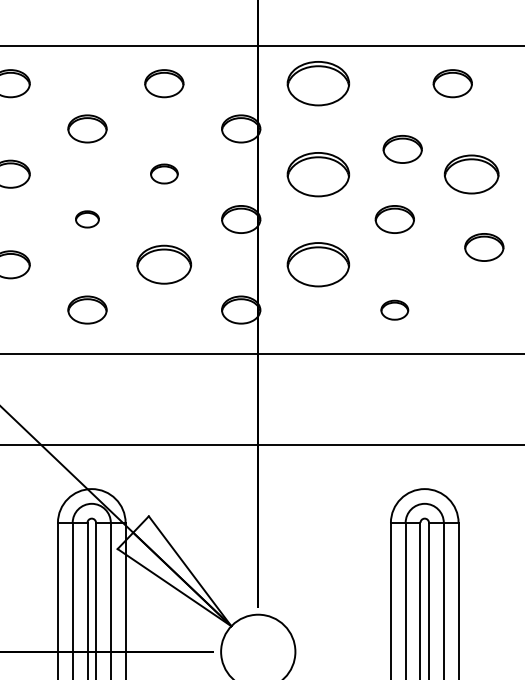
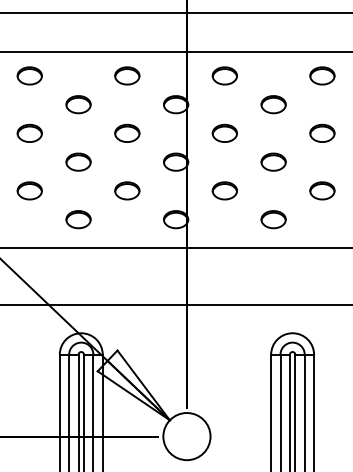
part: (317, 82) -> (224, 75), size x0.62
part: (452, 82) -> (322, 75), moved
part: (402, 149) -> (273, 104), moved
part: (164, 172) -> (127, 132), size x1.43
part: (317, 172) -> (224, 132), size x0.62
part: (471, 172) -> (322, 132), size x0.71
part: (87, 218) -> (78, 161), size x1.67
part: (484, 246) -> (322, 190), moved
part: (164, 264) -> (127, 190), size x0.71
part: (317, 264) -> (224, 190), size x0.62
part: (394, 309) -> (273, 219), size x1.43

